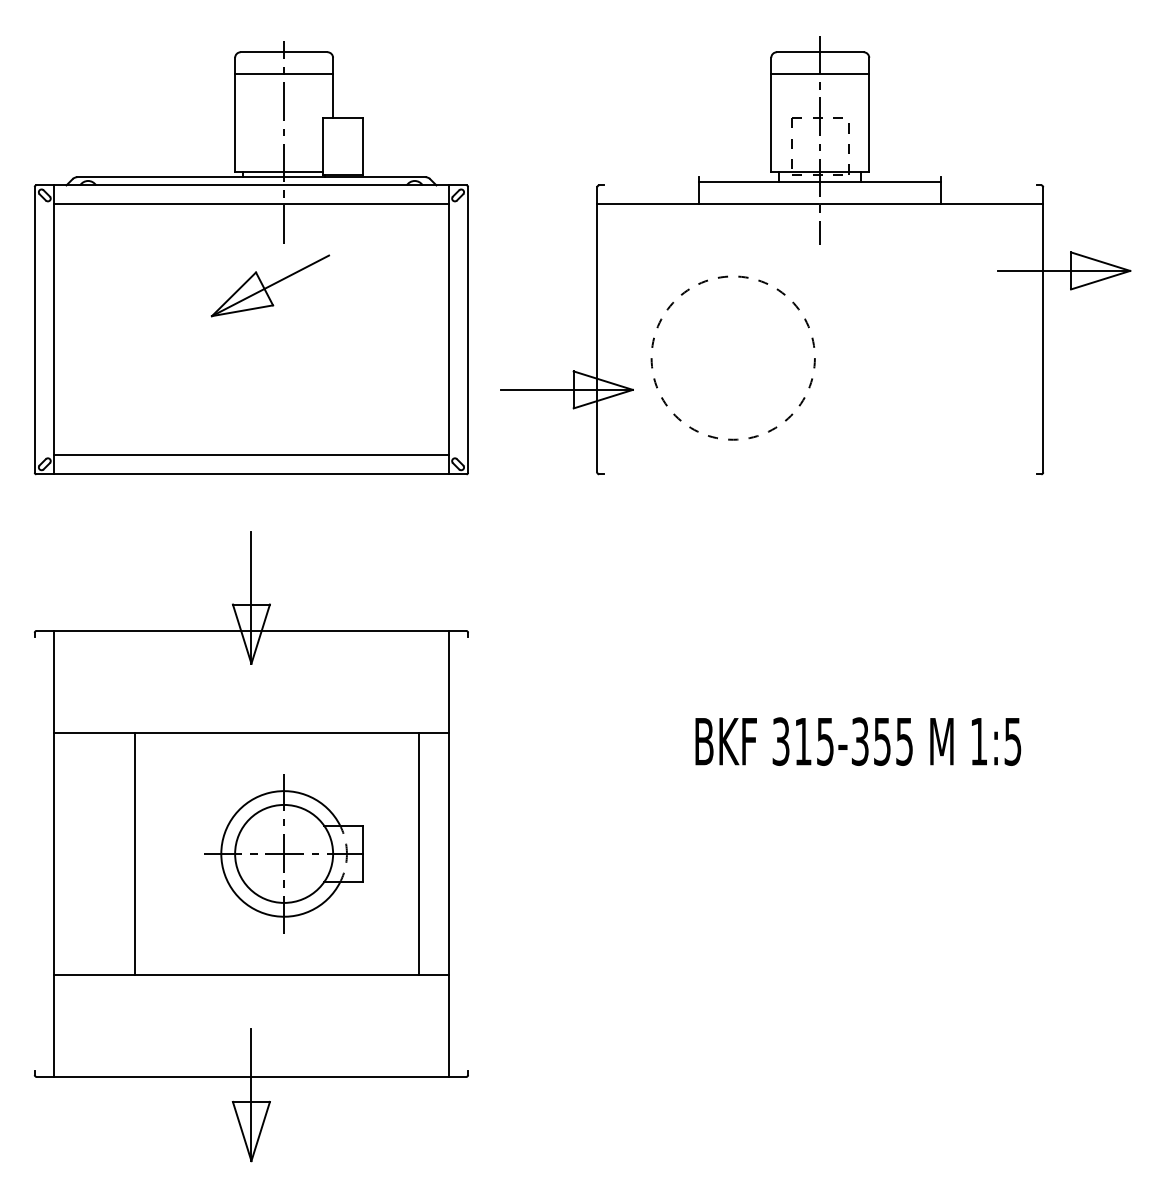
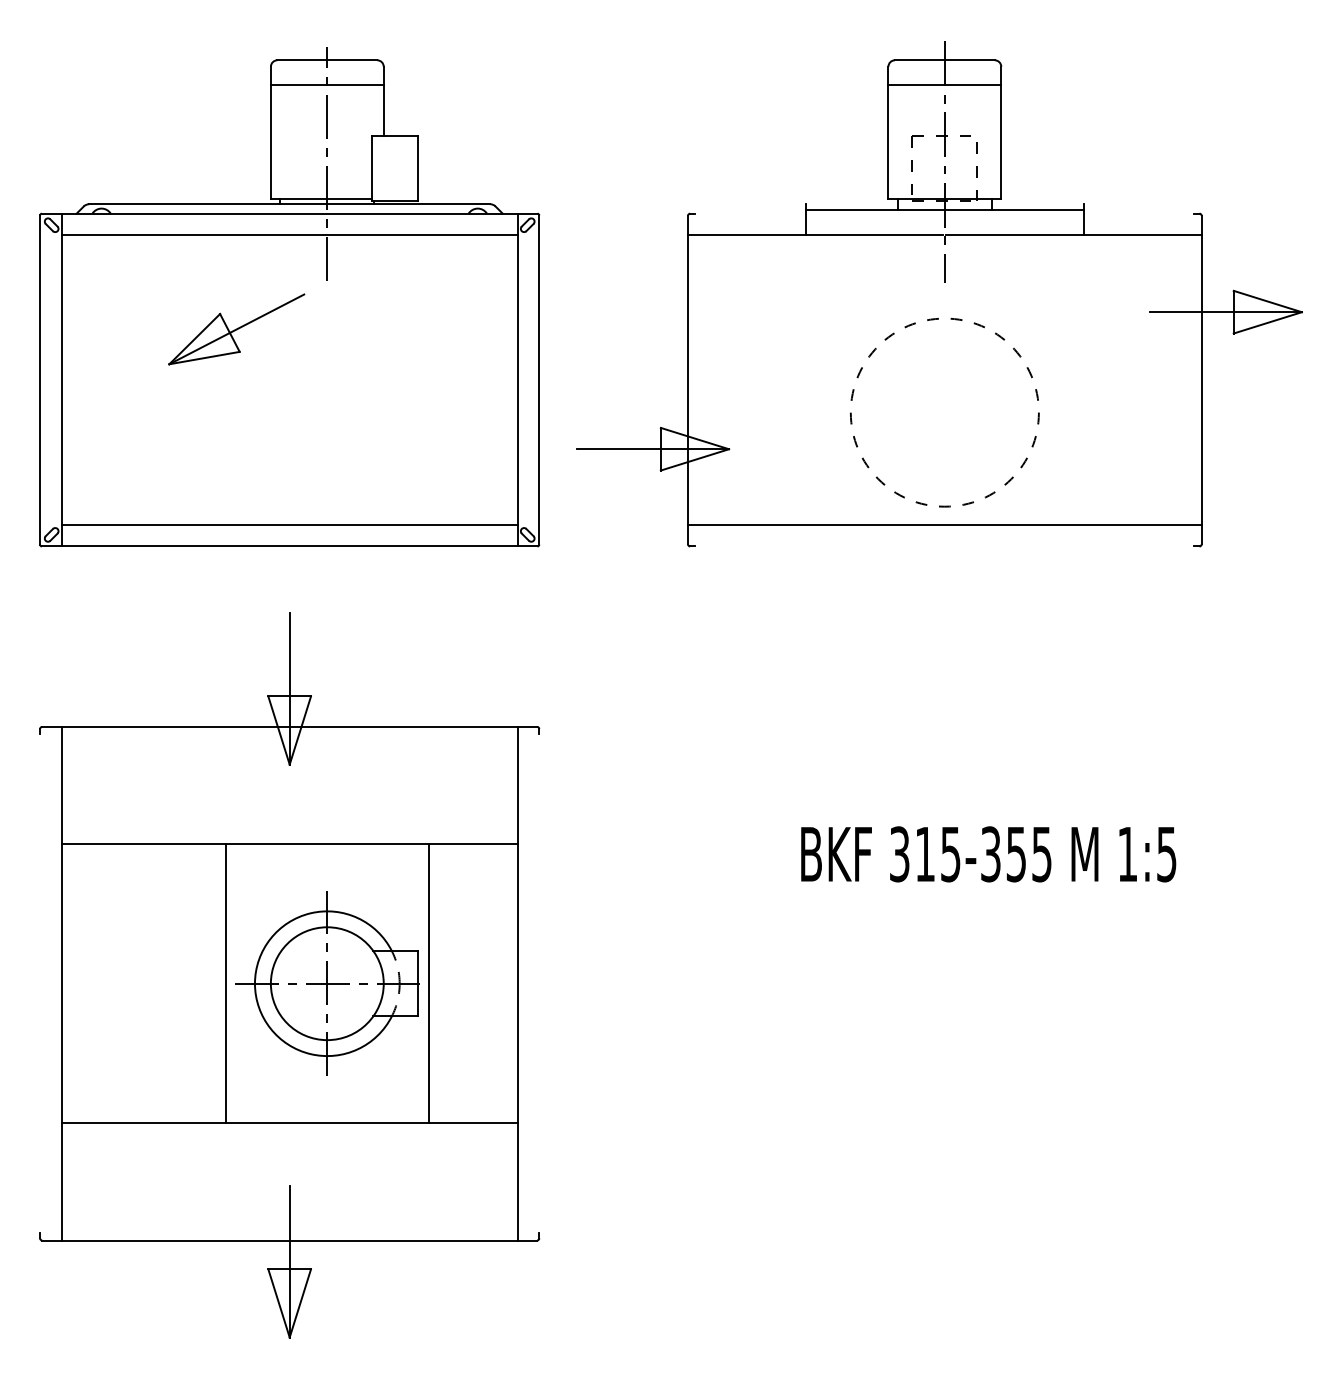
part: (270, 285) -> (236, 328), moved
circle: (732, 357) -> (943, 411), moved
line: (820, 455) -> (945, 524), added
line: (135, 853) -> (226, 983), moved
line: (419, 853) -> (429, 983), moved

